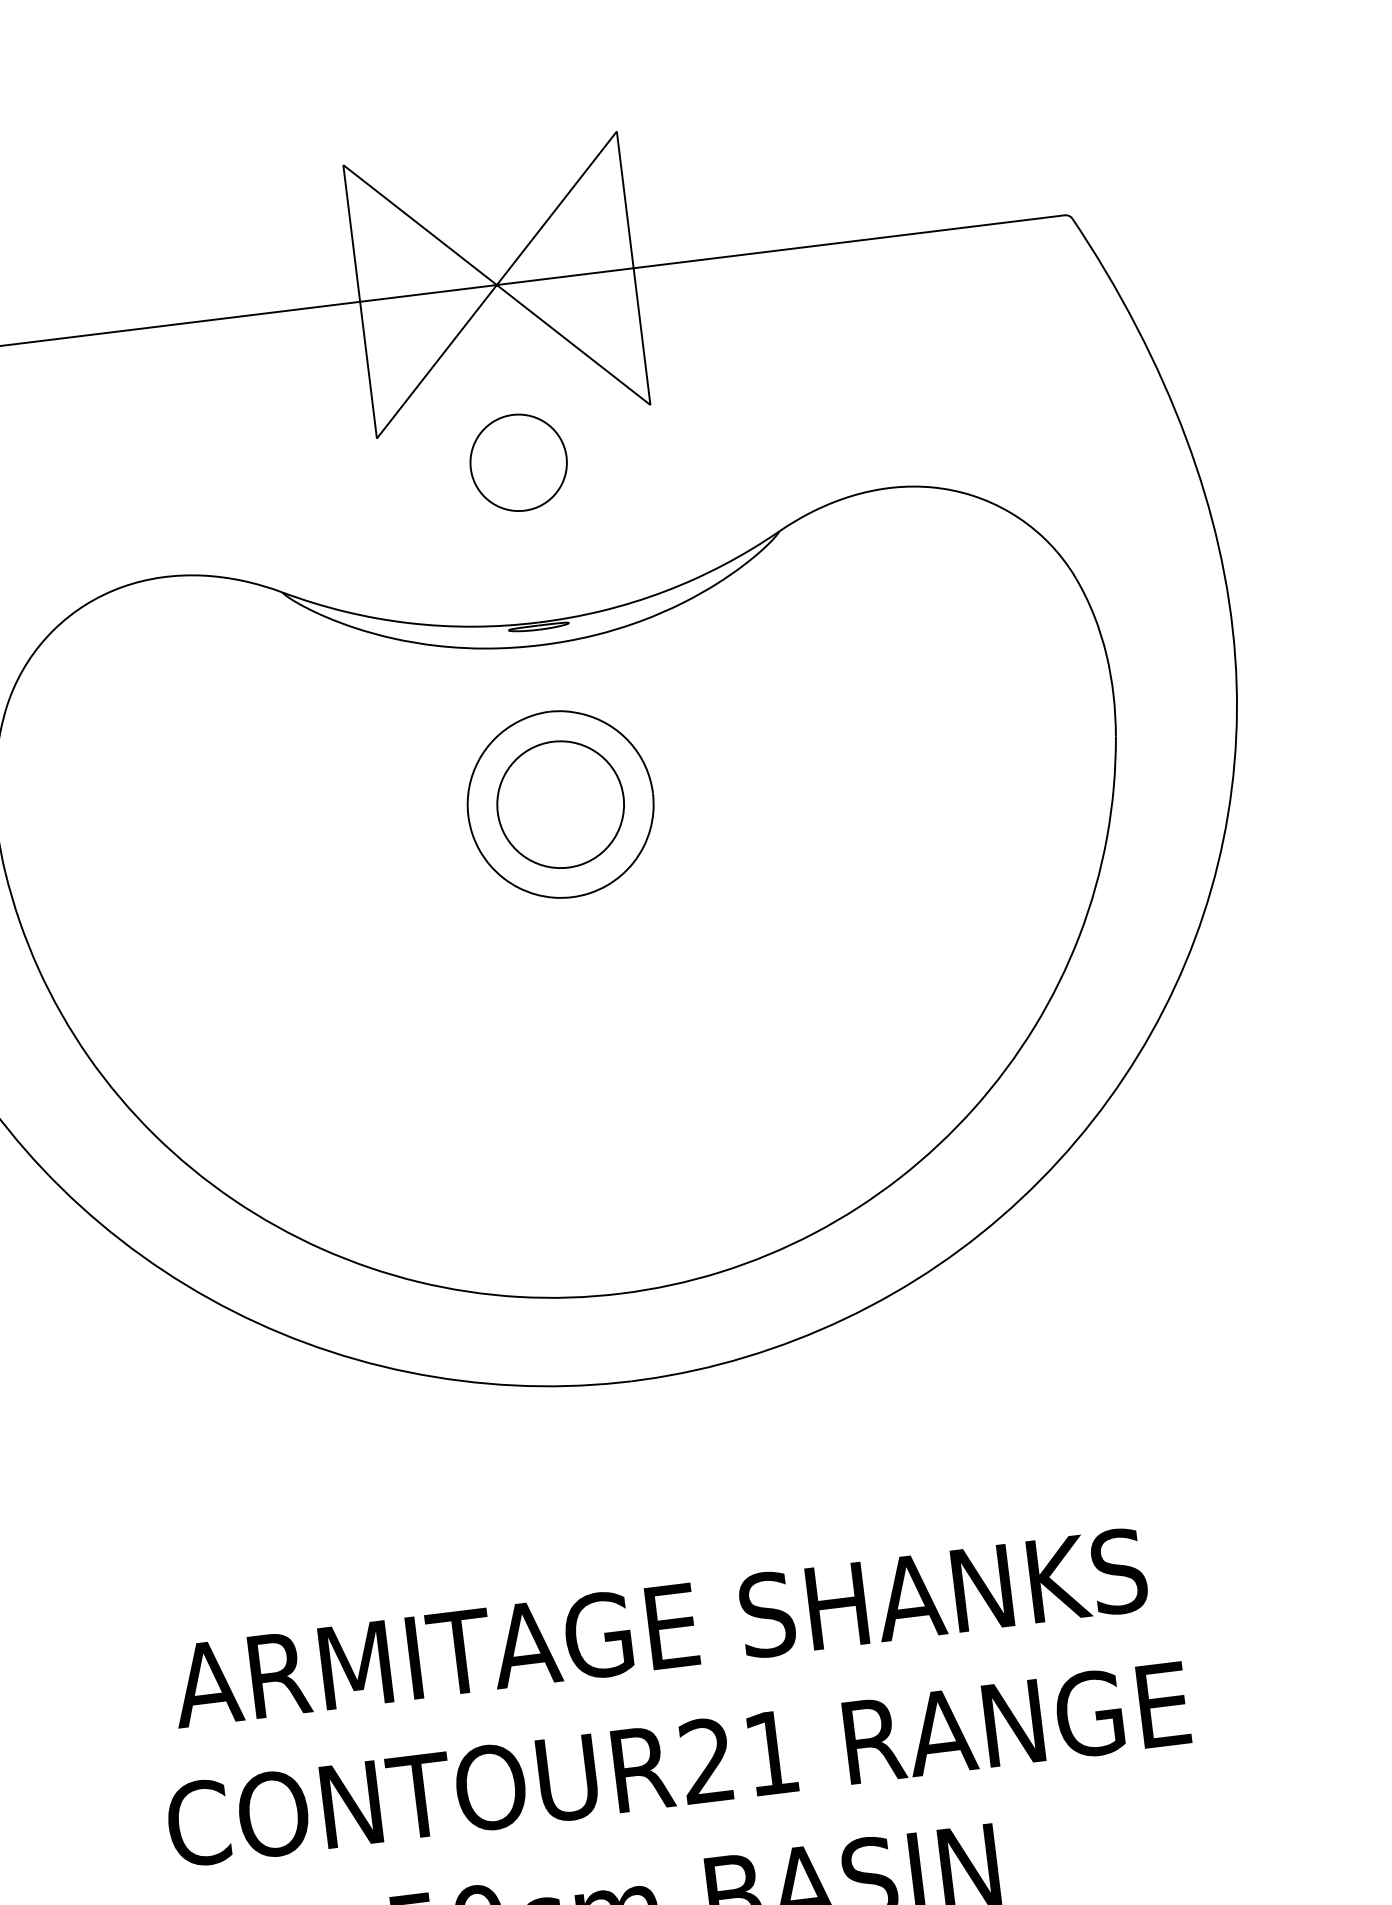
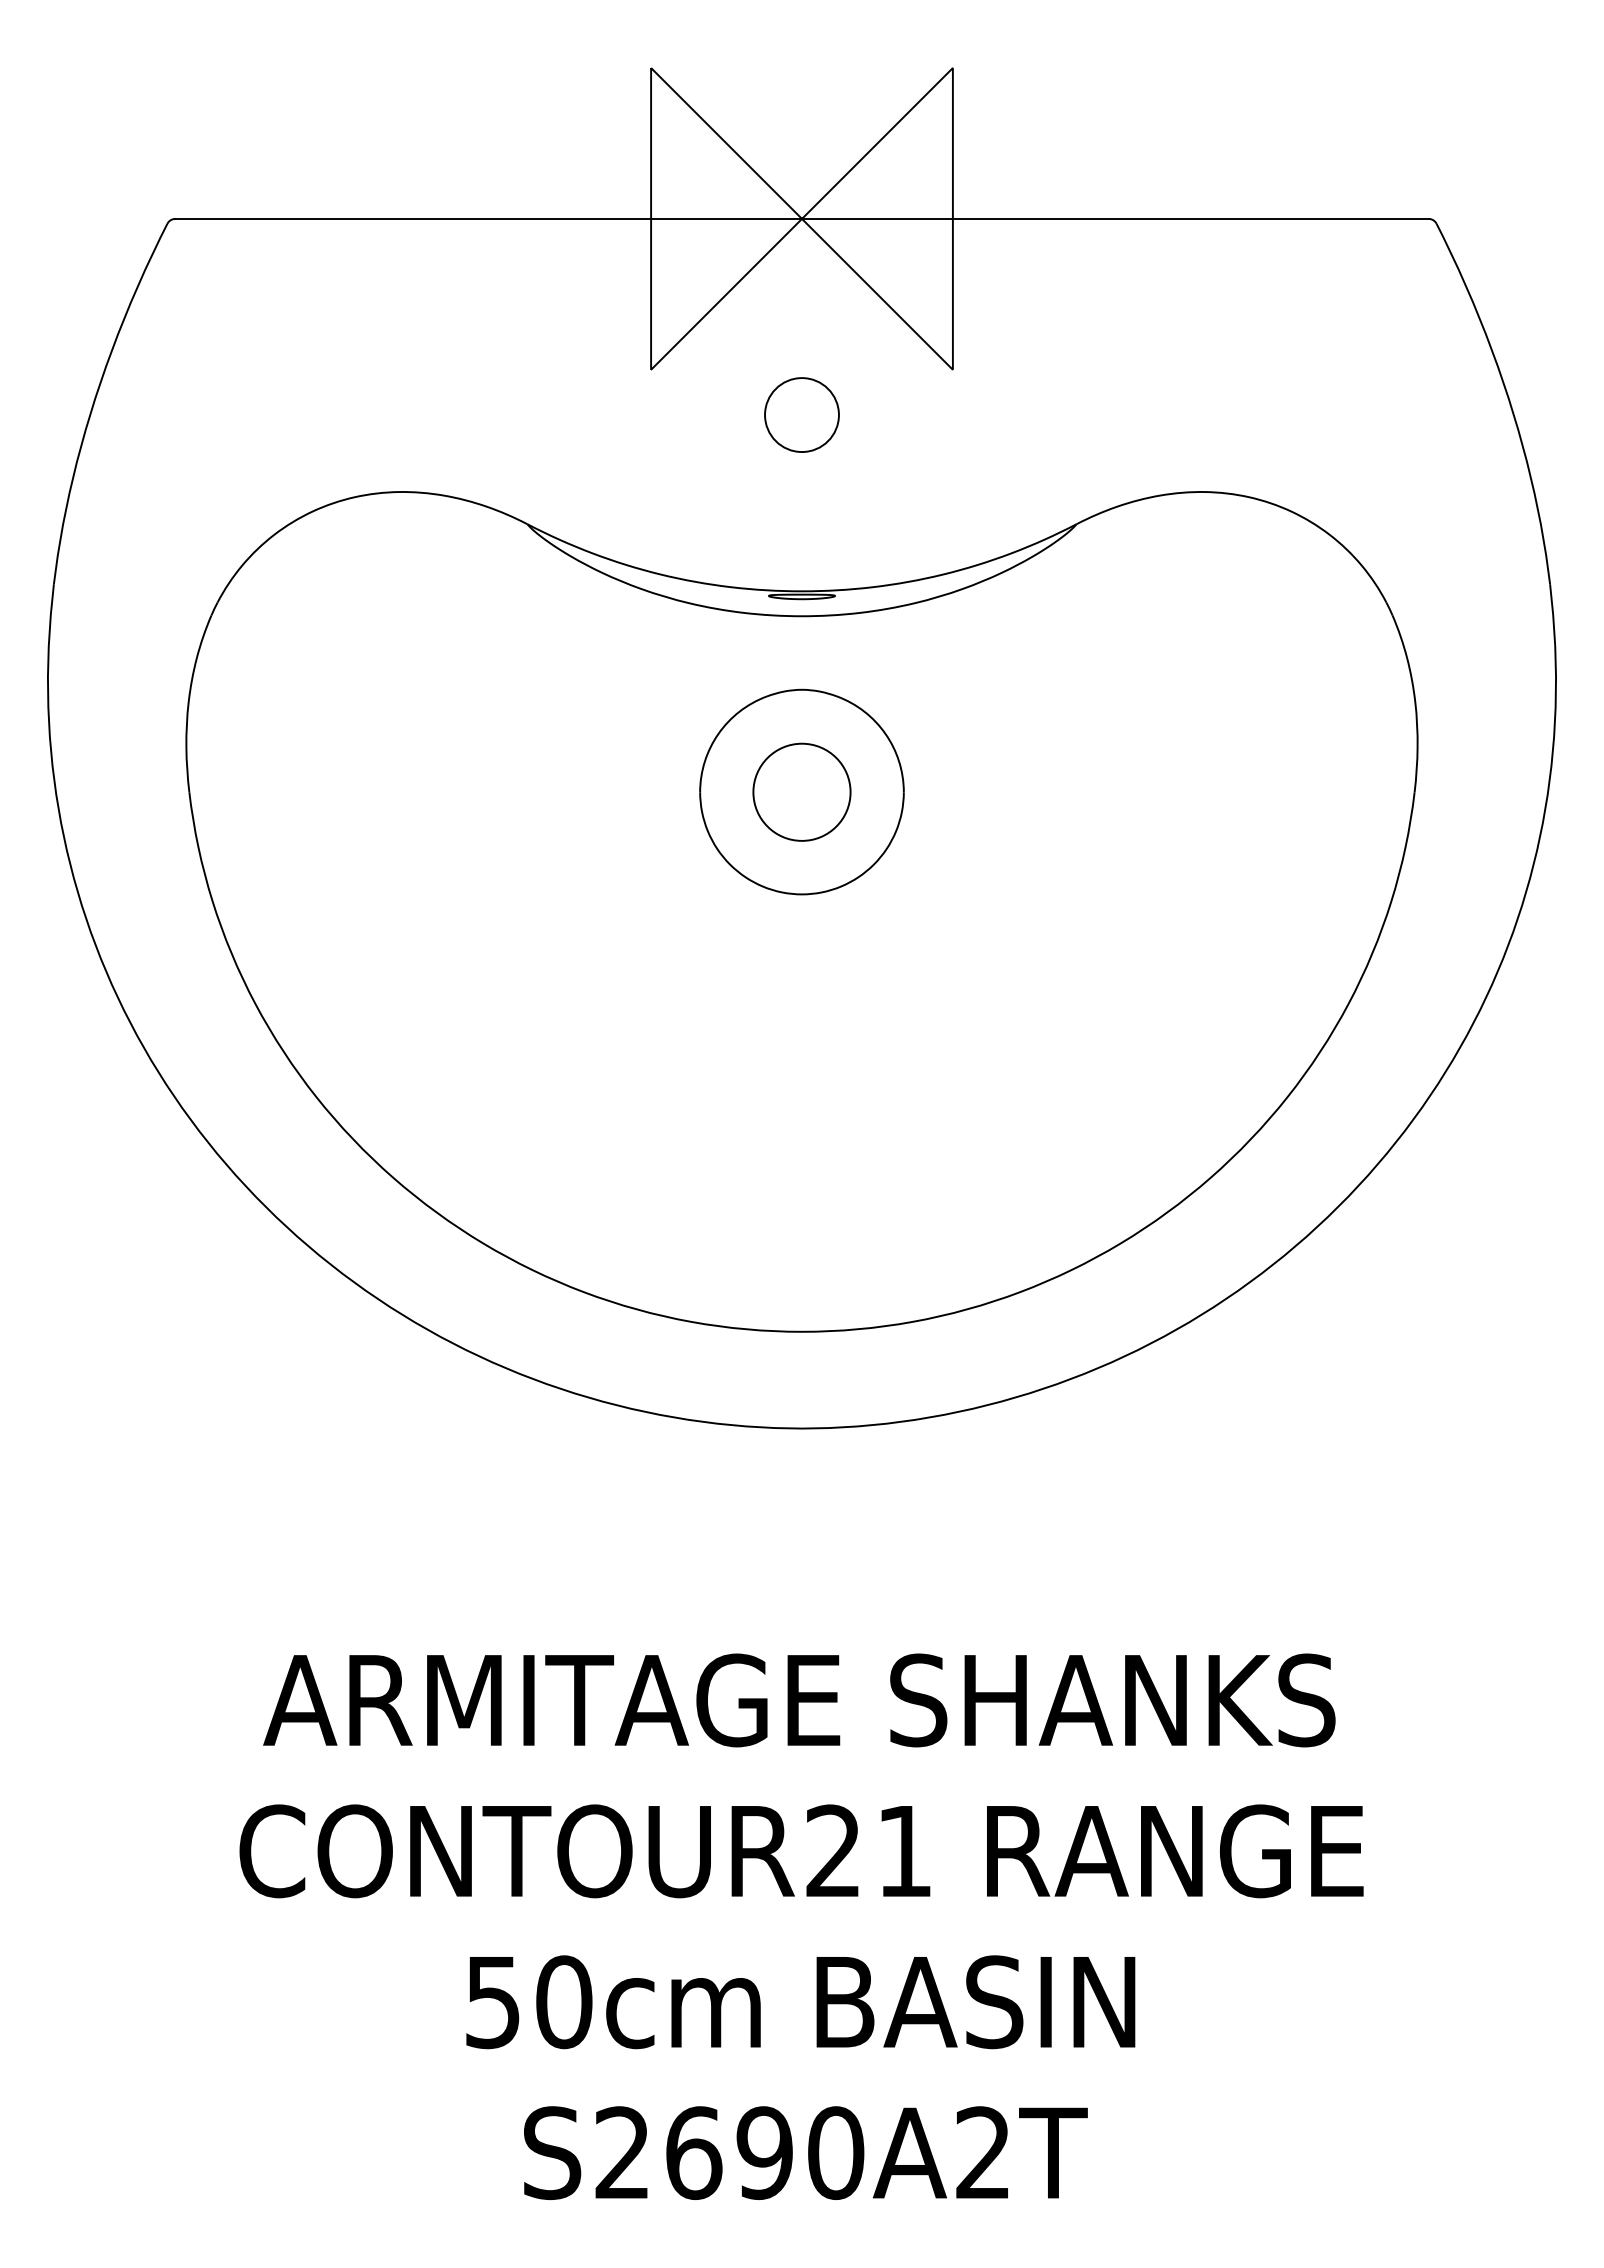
circle: (518, 462) -> (801, 414), size x0.7
circle: (560, 804) -> (801, 791), size x0.7

